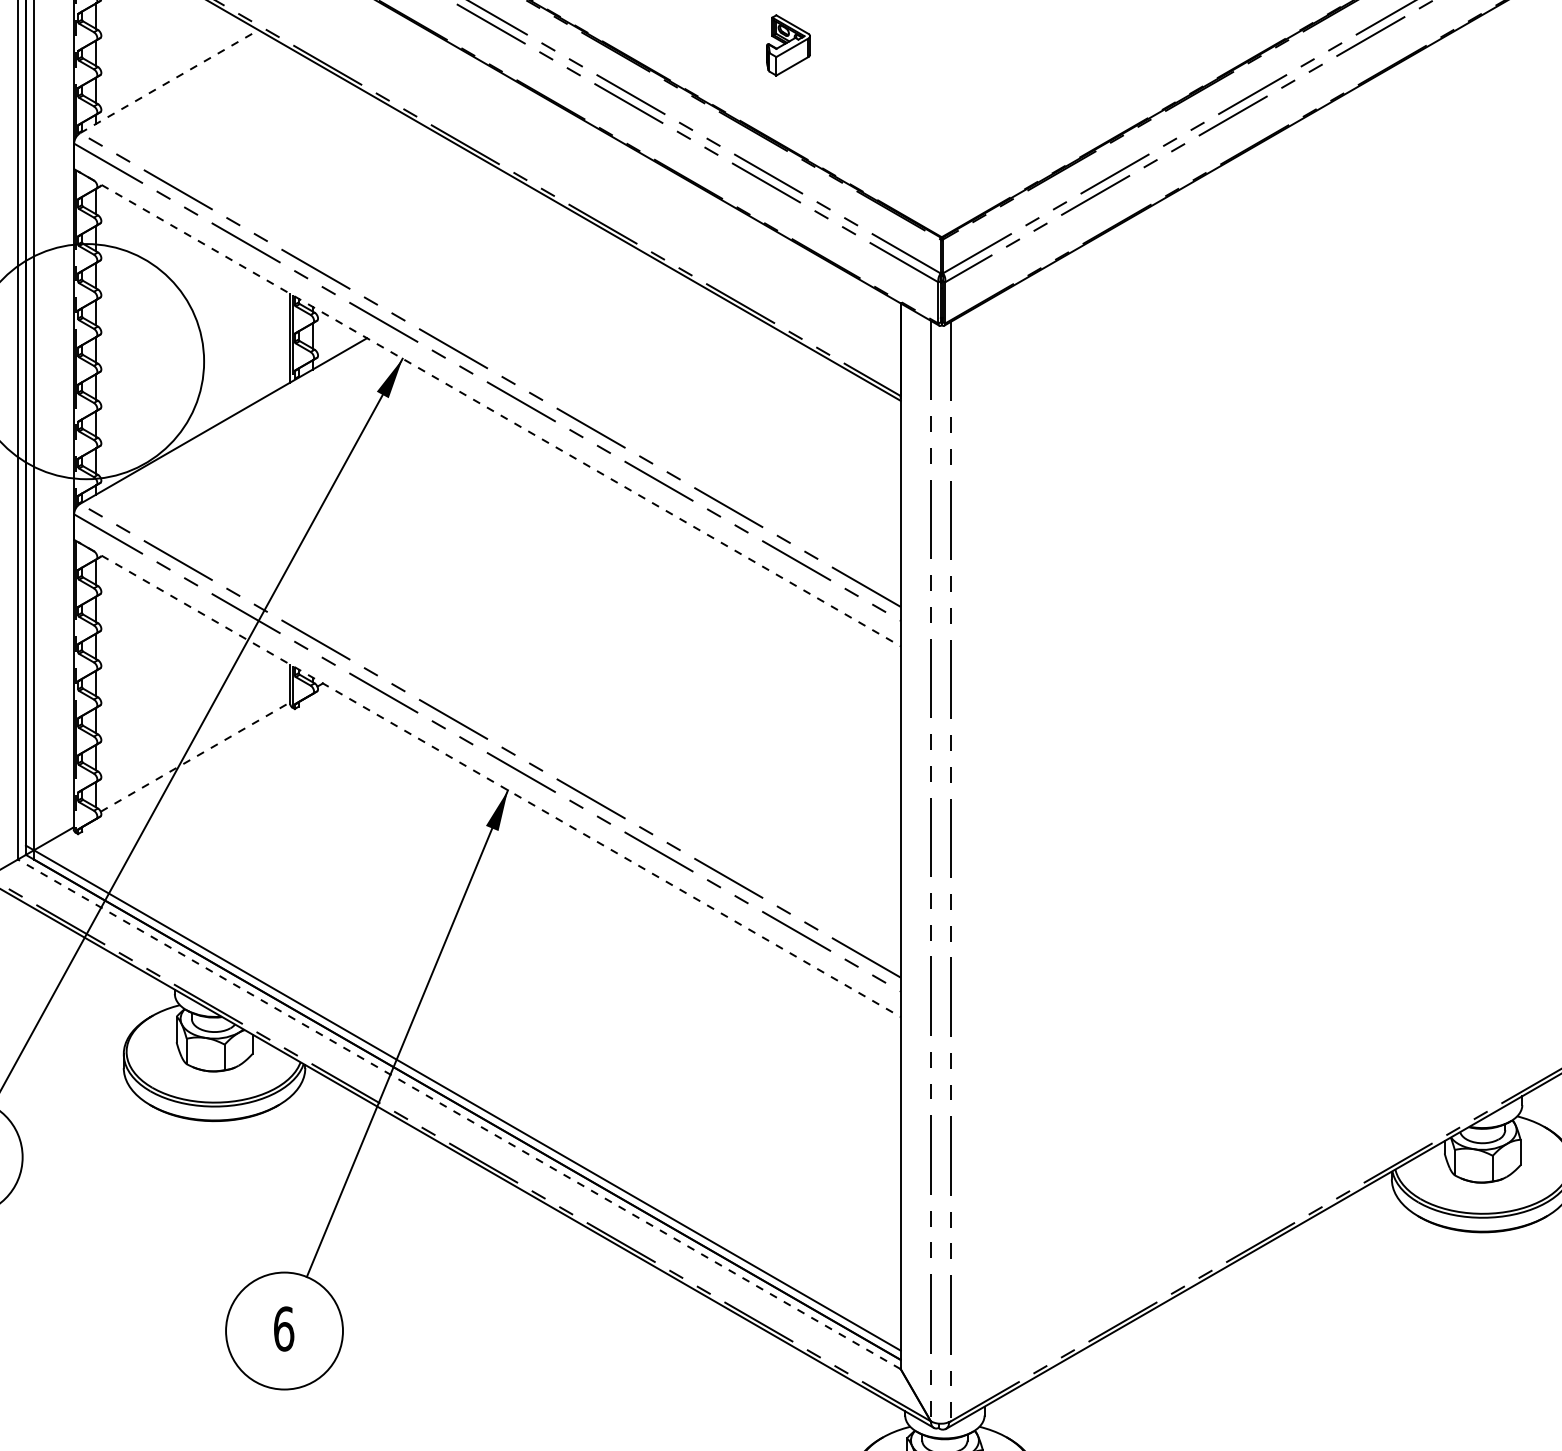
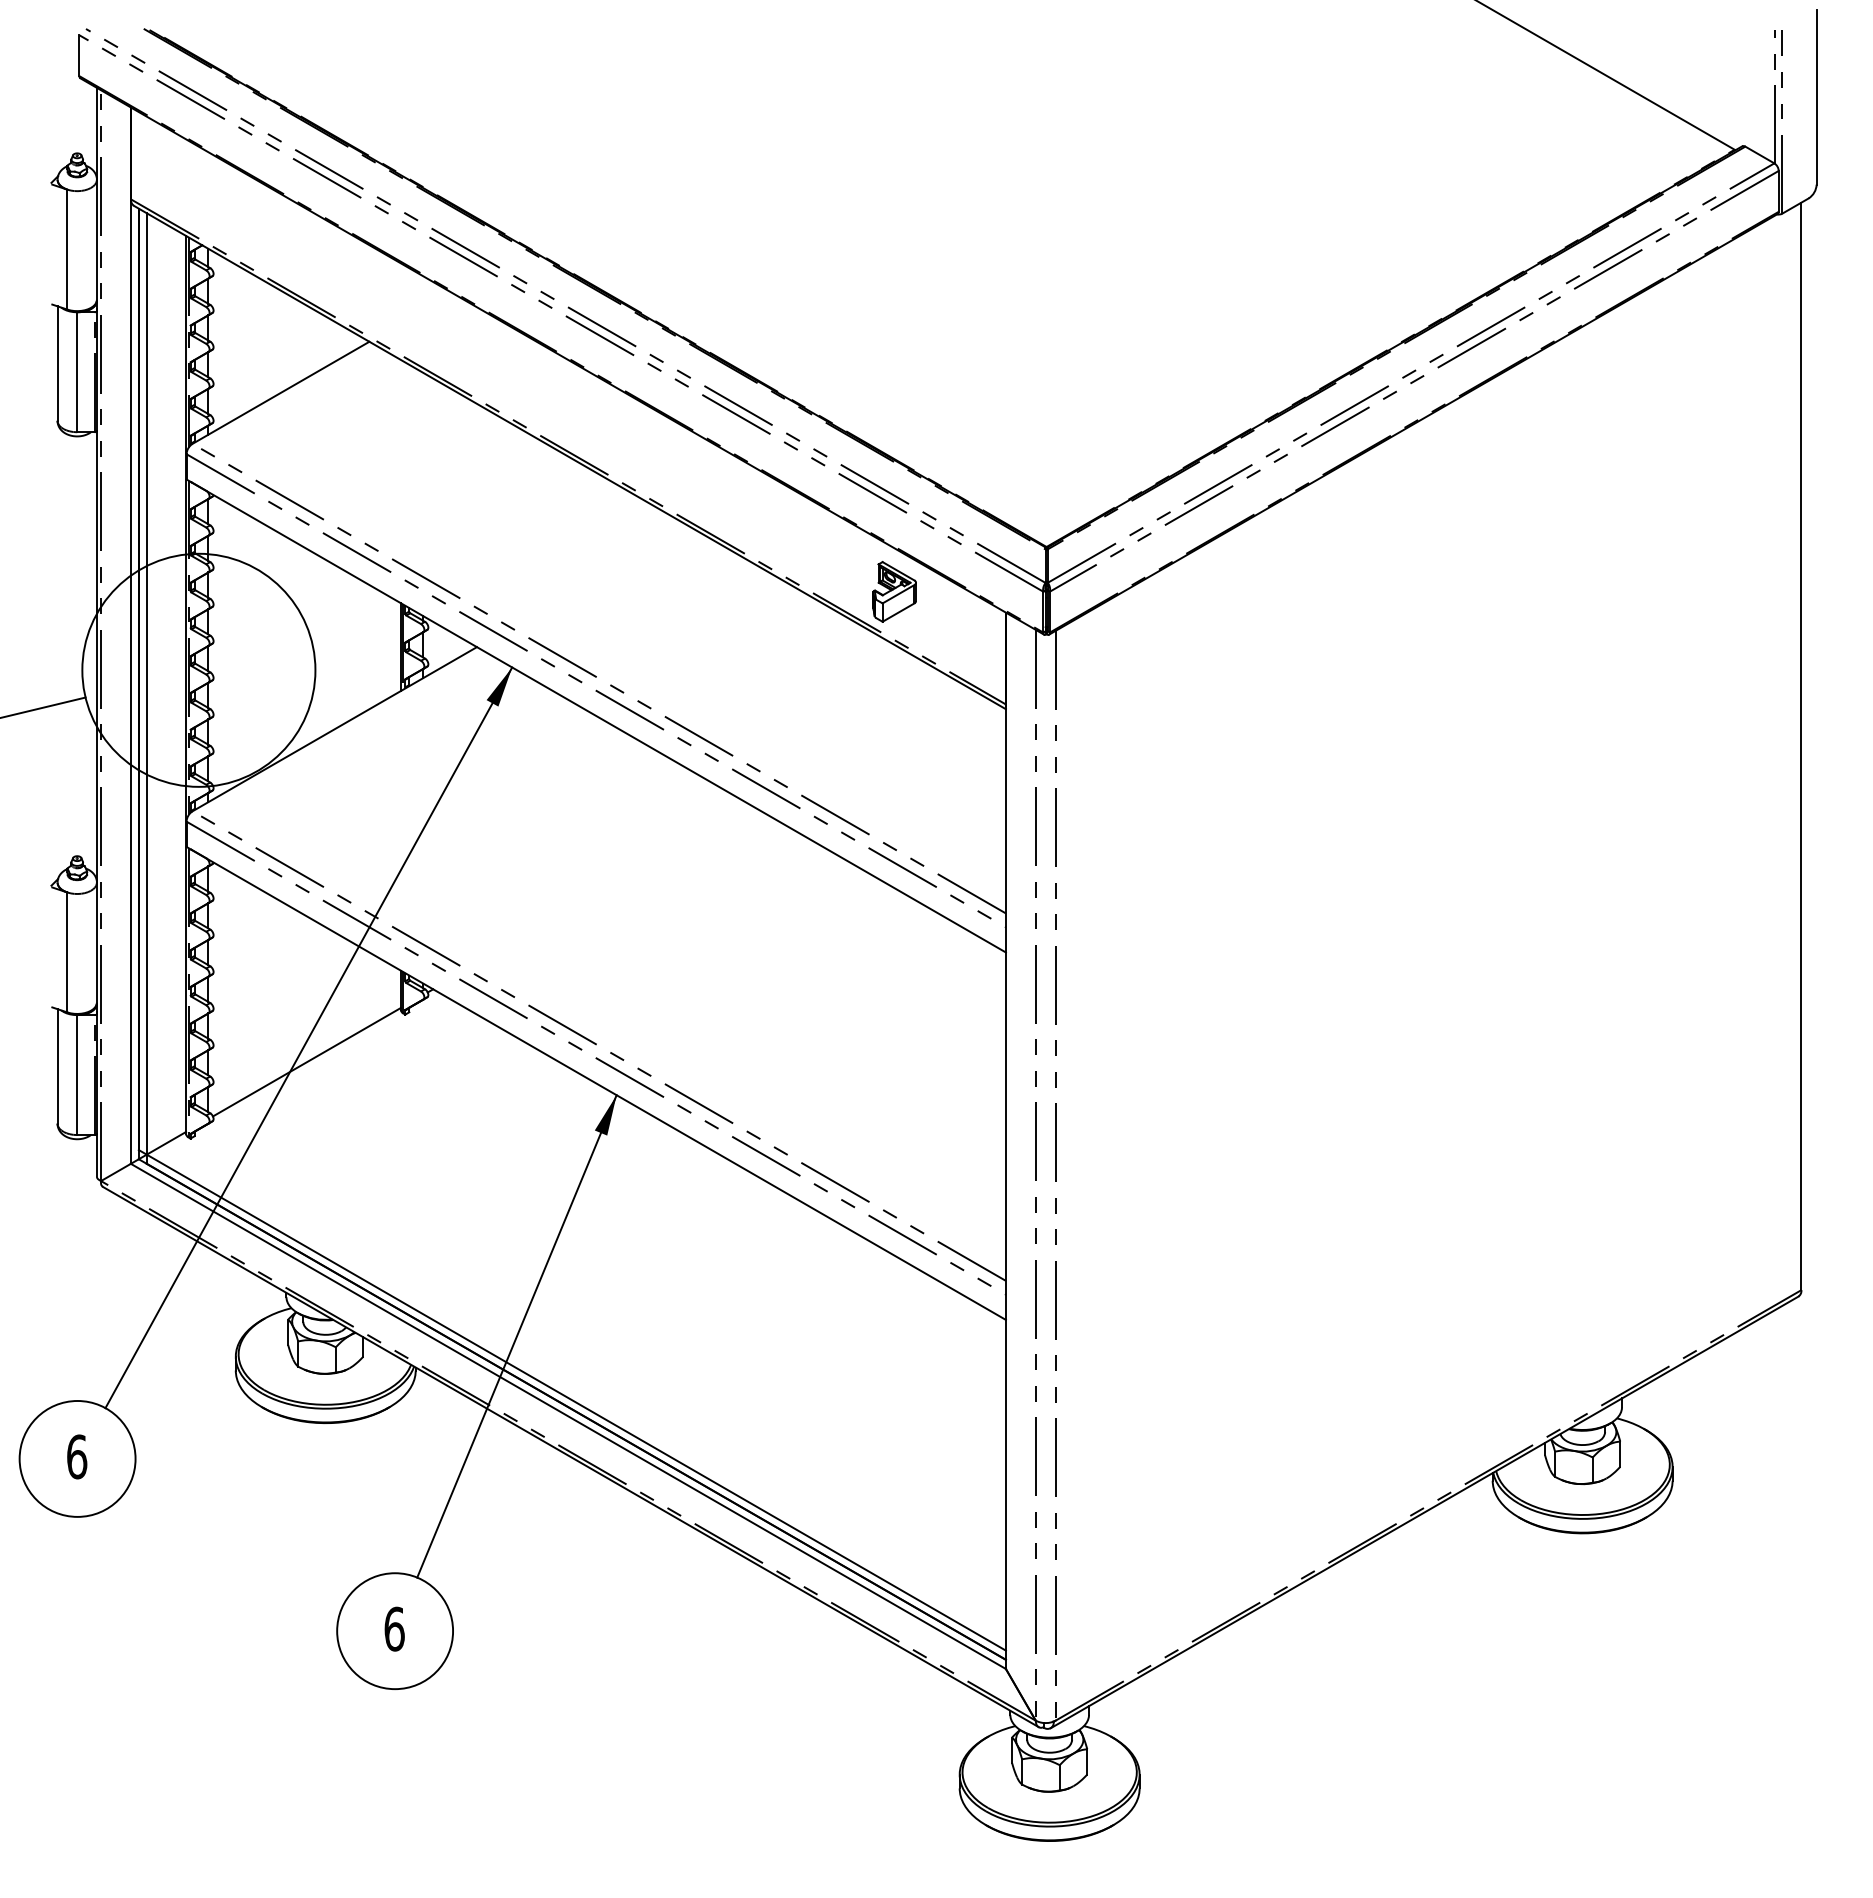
part: (788, 45) -> (894, 591), moved
line: (169, 81) -> (281, 392), dashed -> solid
line: (487, 408) -> (596, 716), dashed -> solid
line: (196, 756) -> (307, 1061), dashed -> solid
line: (487, 778) -> (596, 1083), dashed -> solid
line: (458, 1114) -> (567, 1416), dashed -> solid

